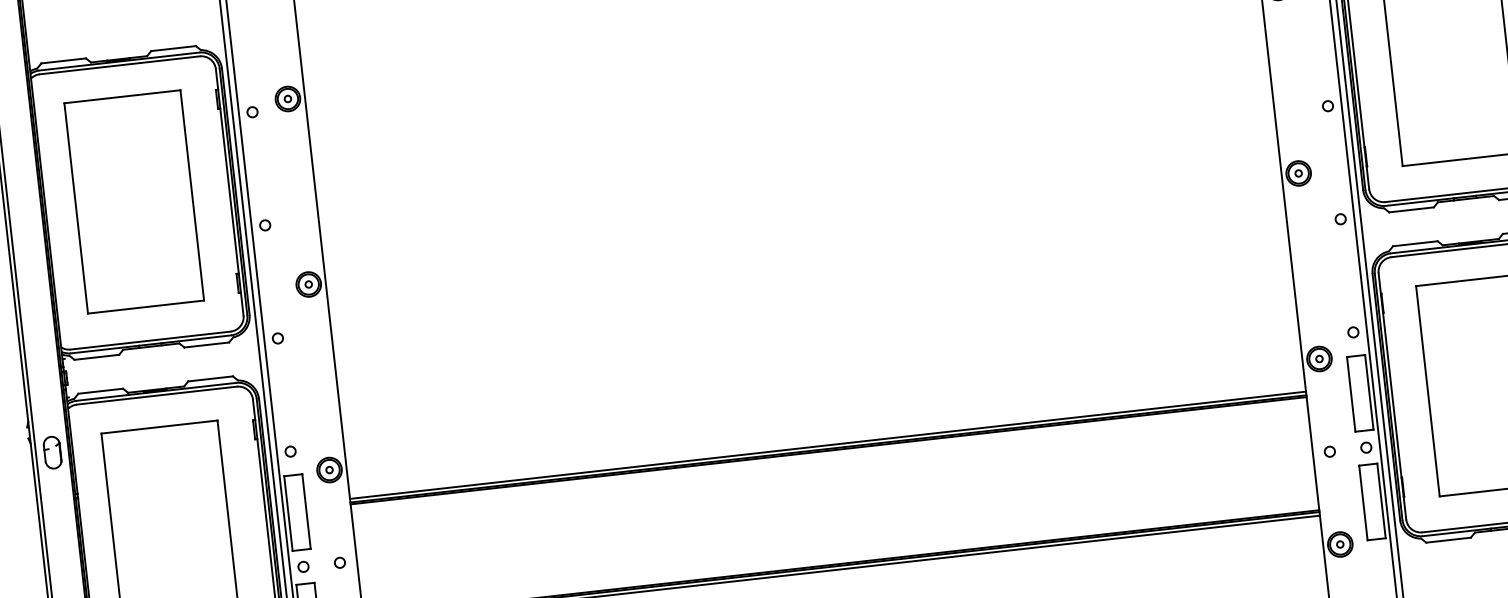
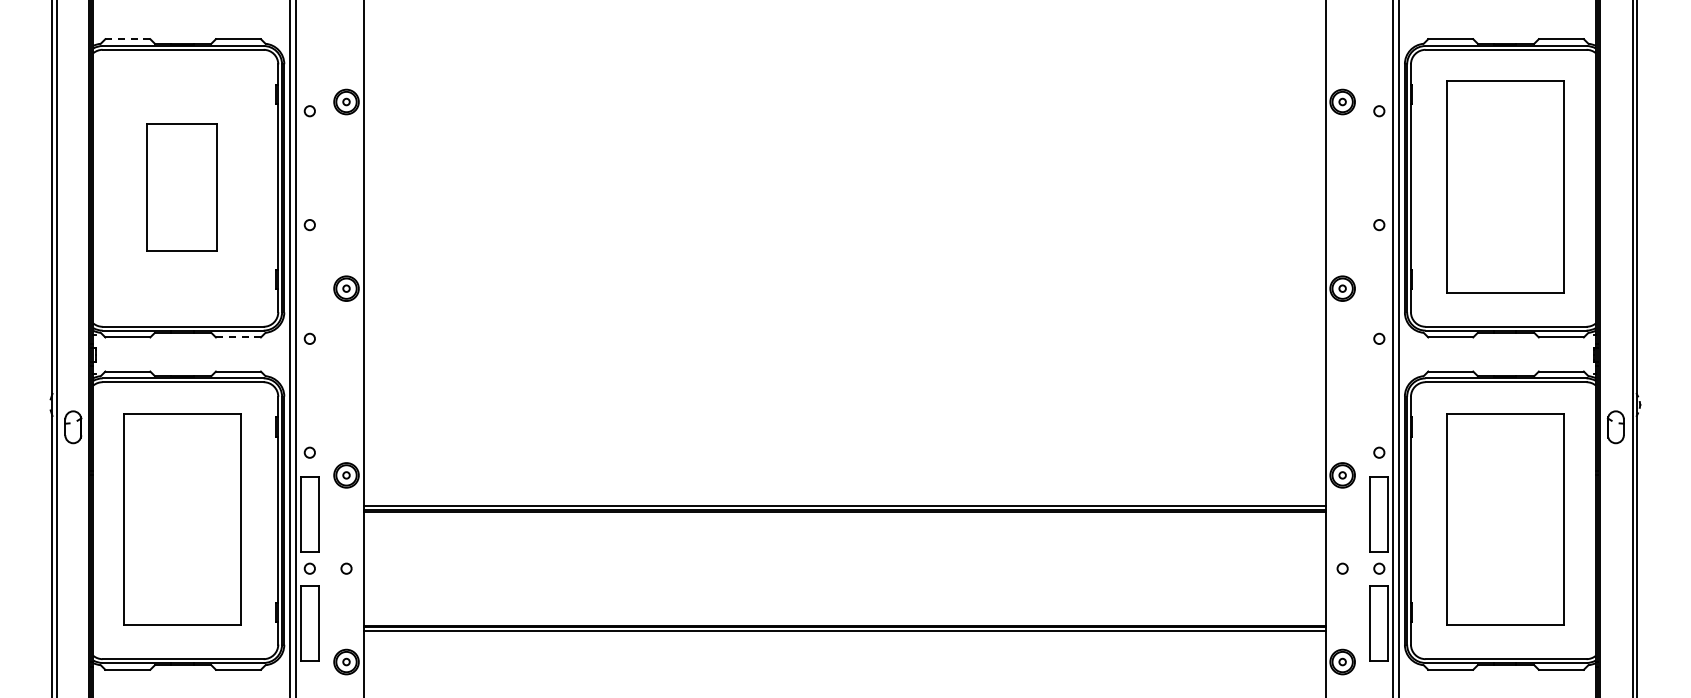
line: (63, 61) -> (127, 39), solid -> dashed
part: (134, 201) -> (182, 186), size x0.6
line: (206, 345) -> (238, 337), solid -> dashed

